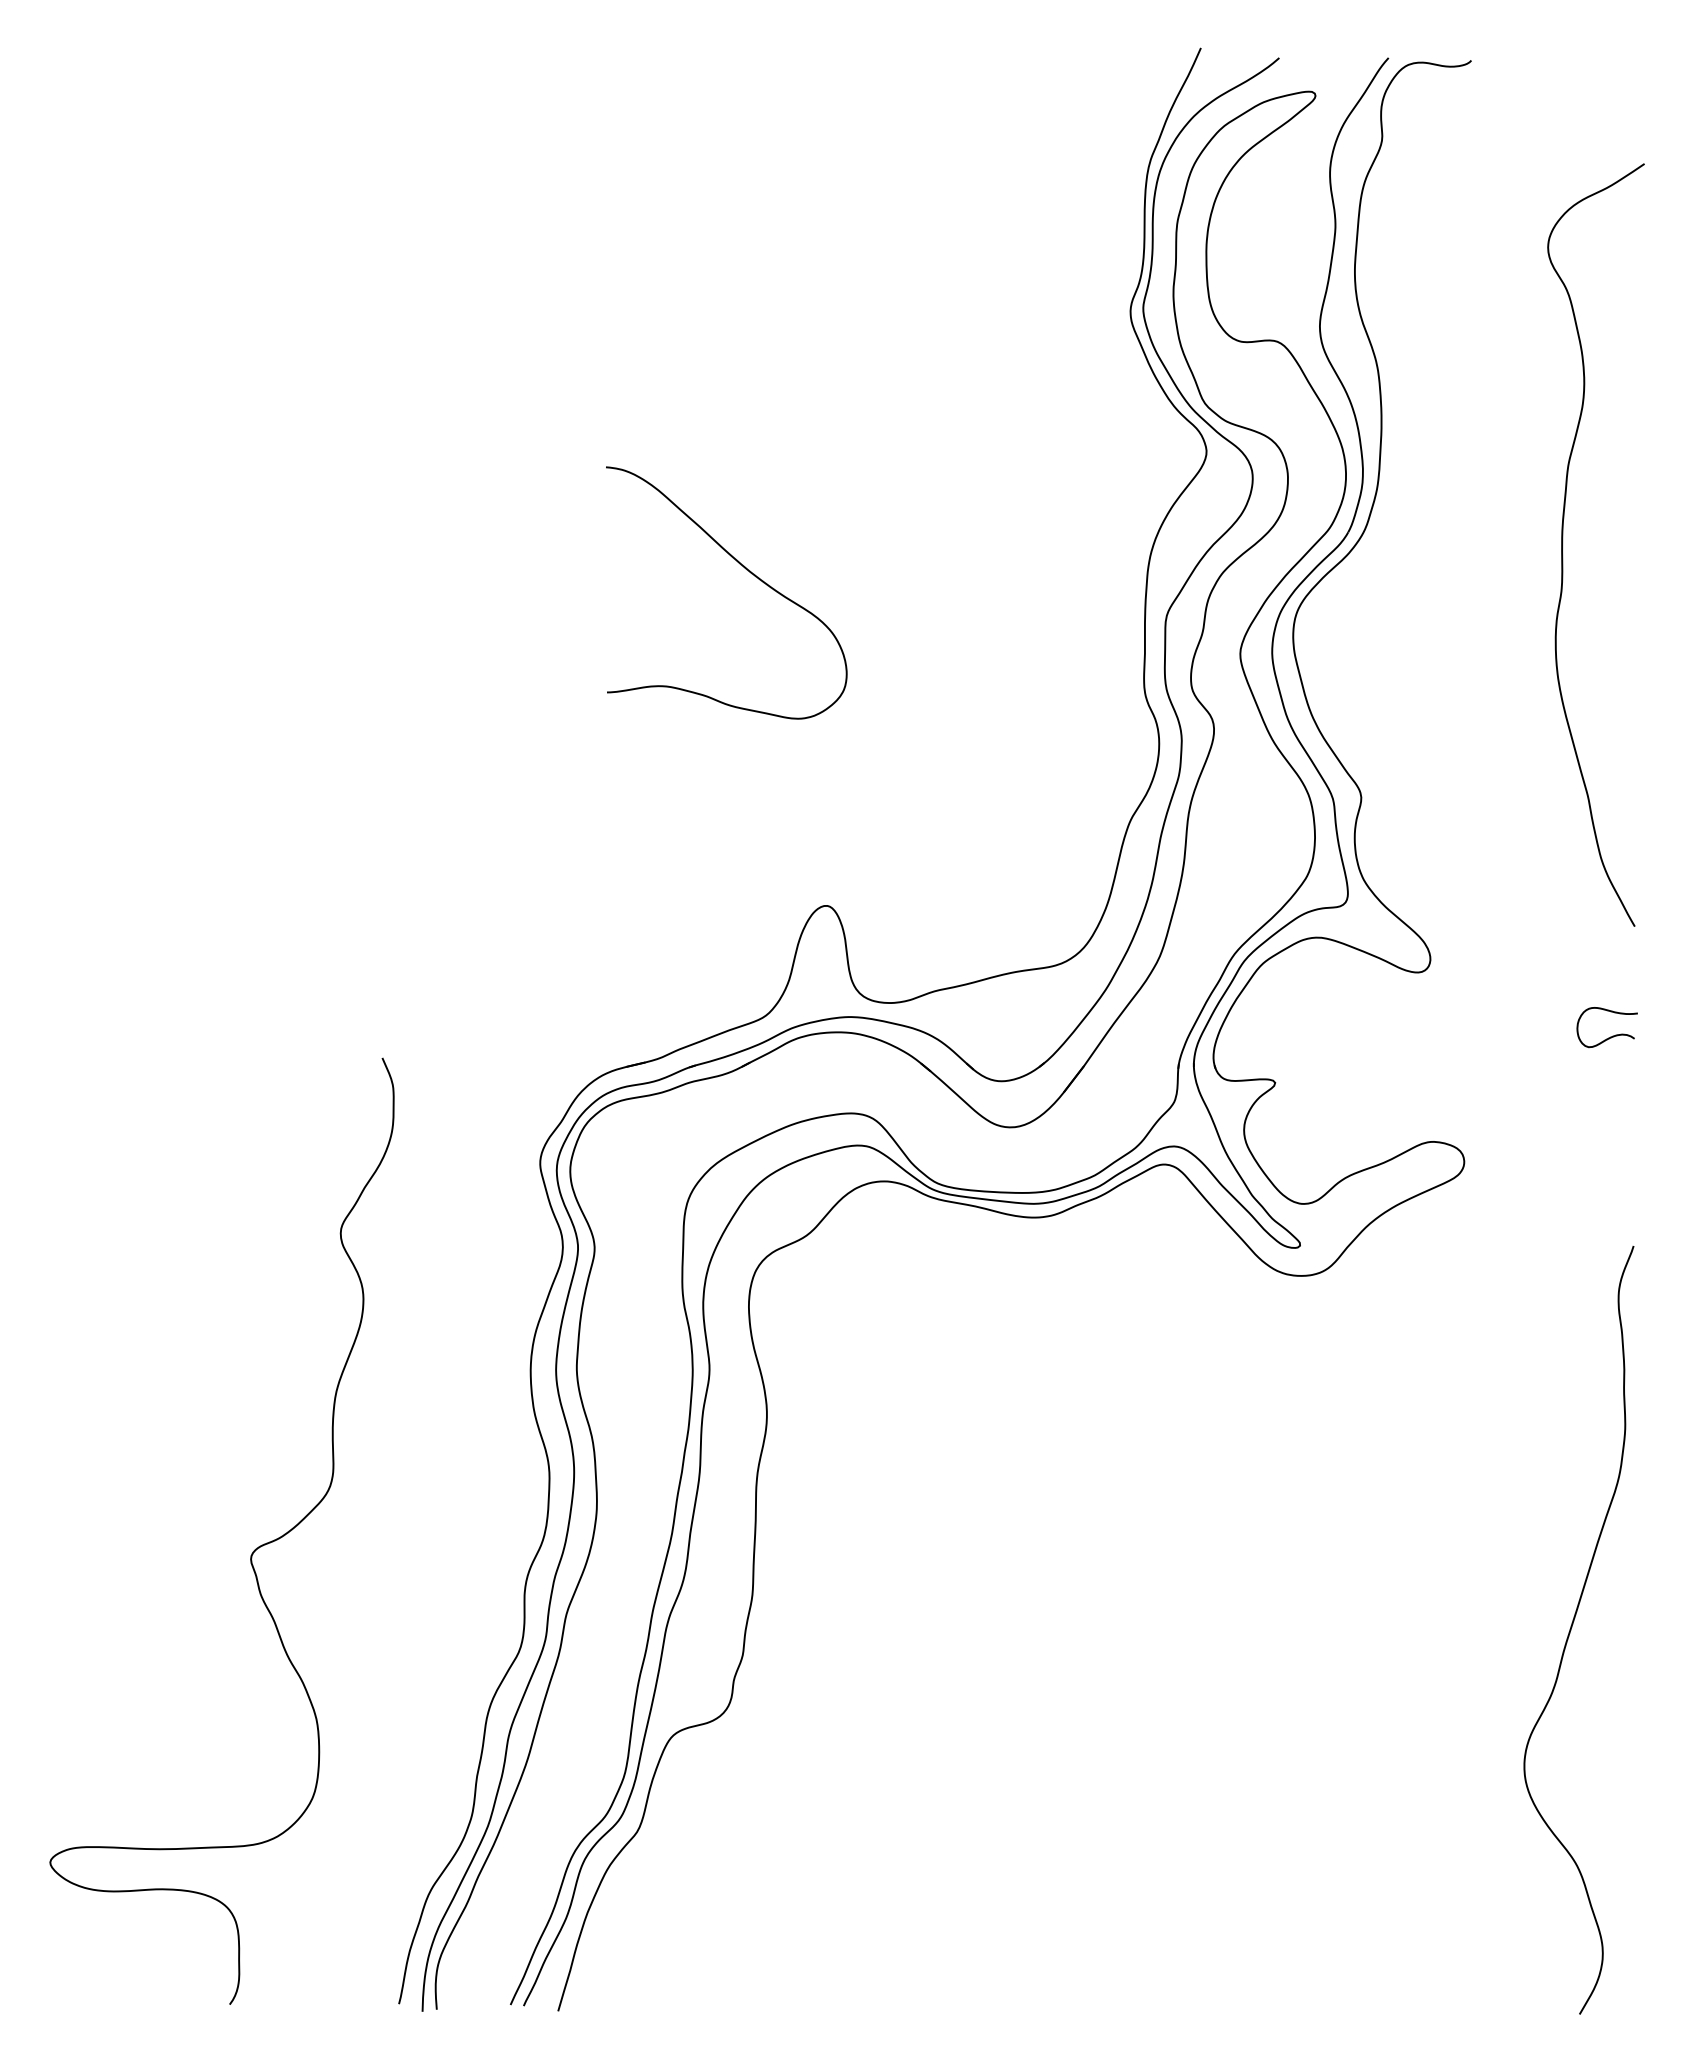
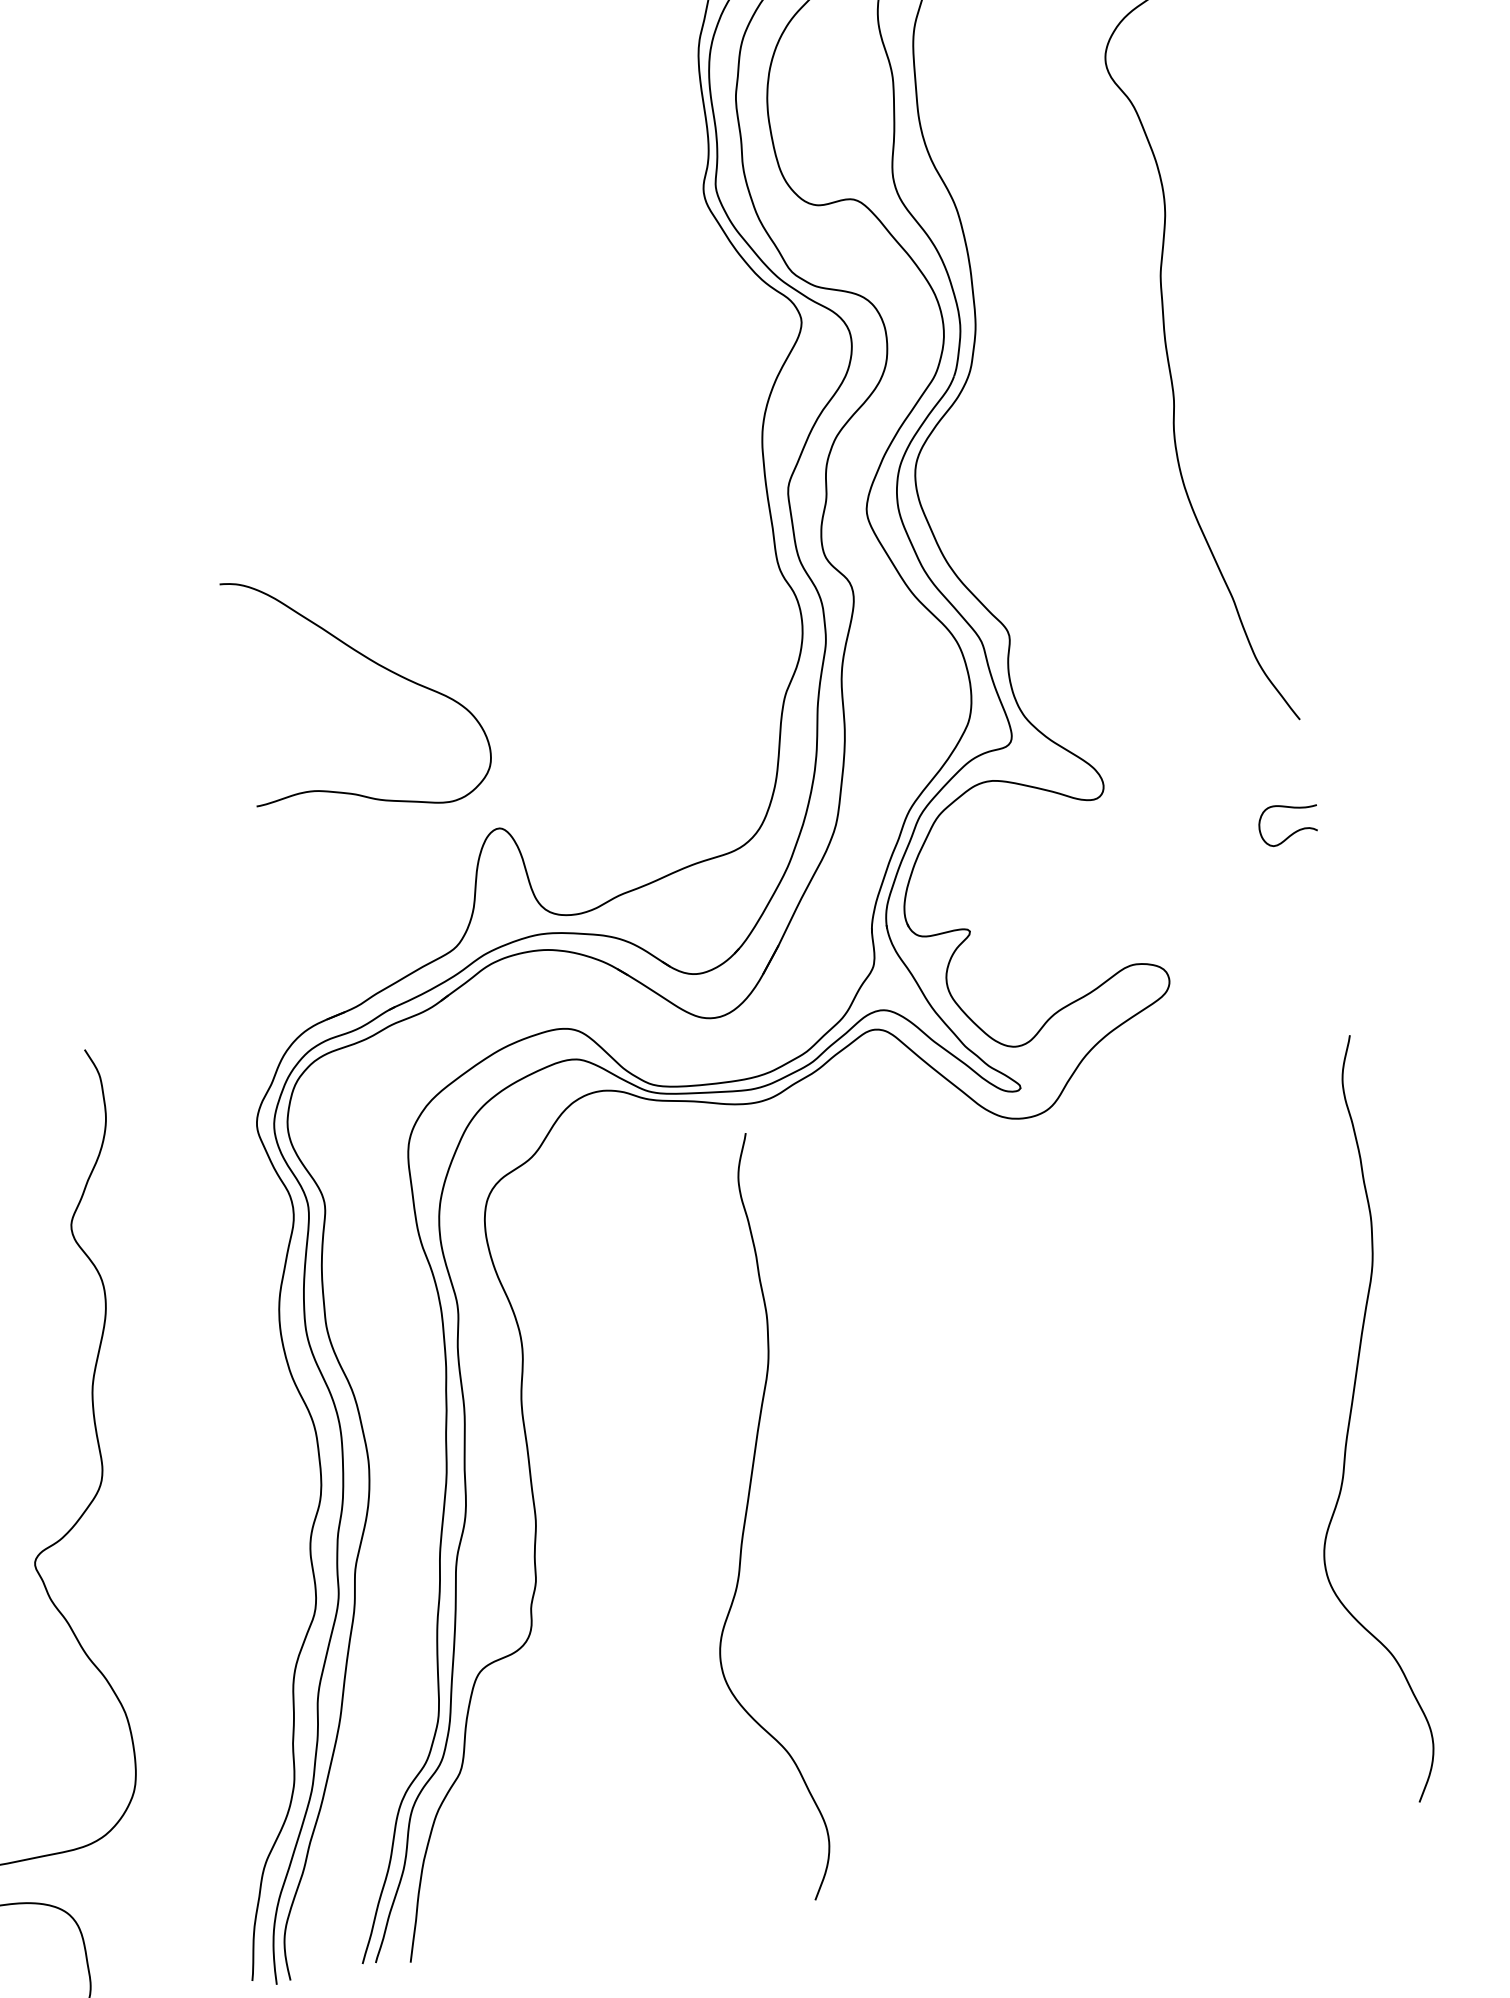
curve: (746, 570) -> (374, 663), moved
curve: (960, 1627) -> (746, 1519), added

